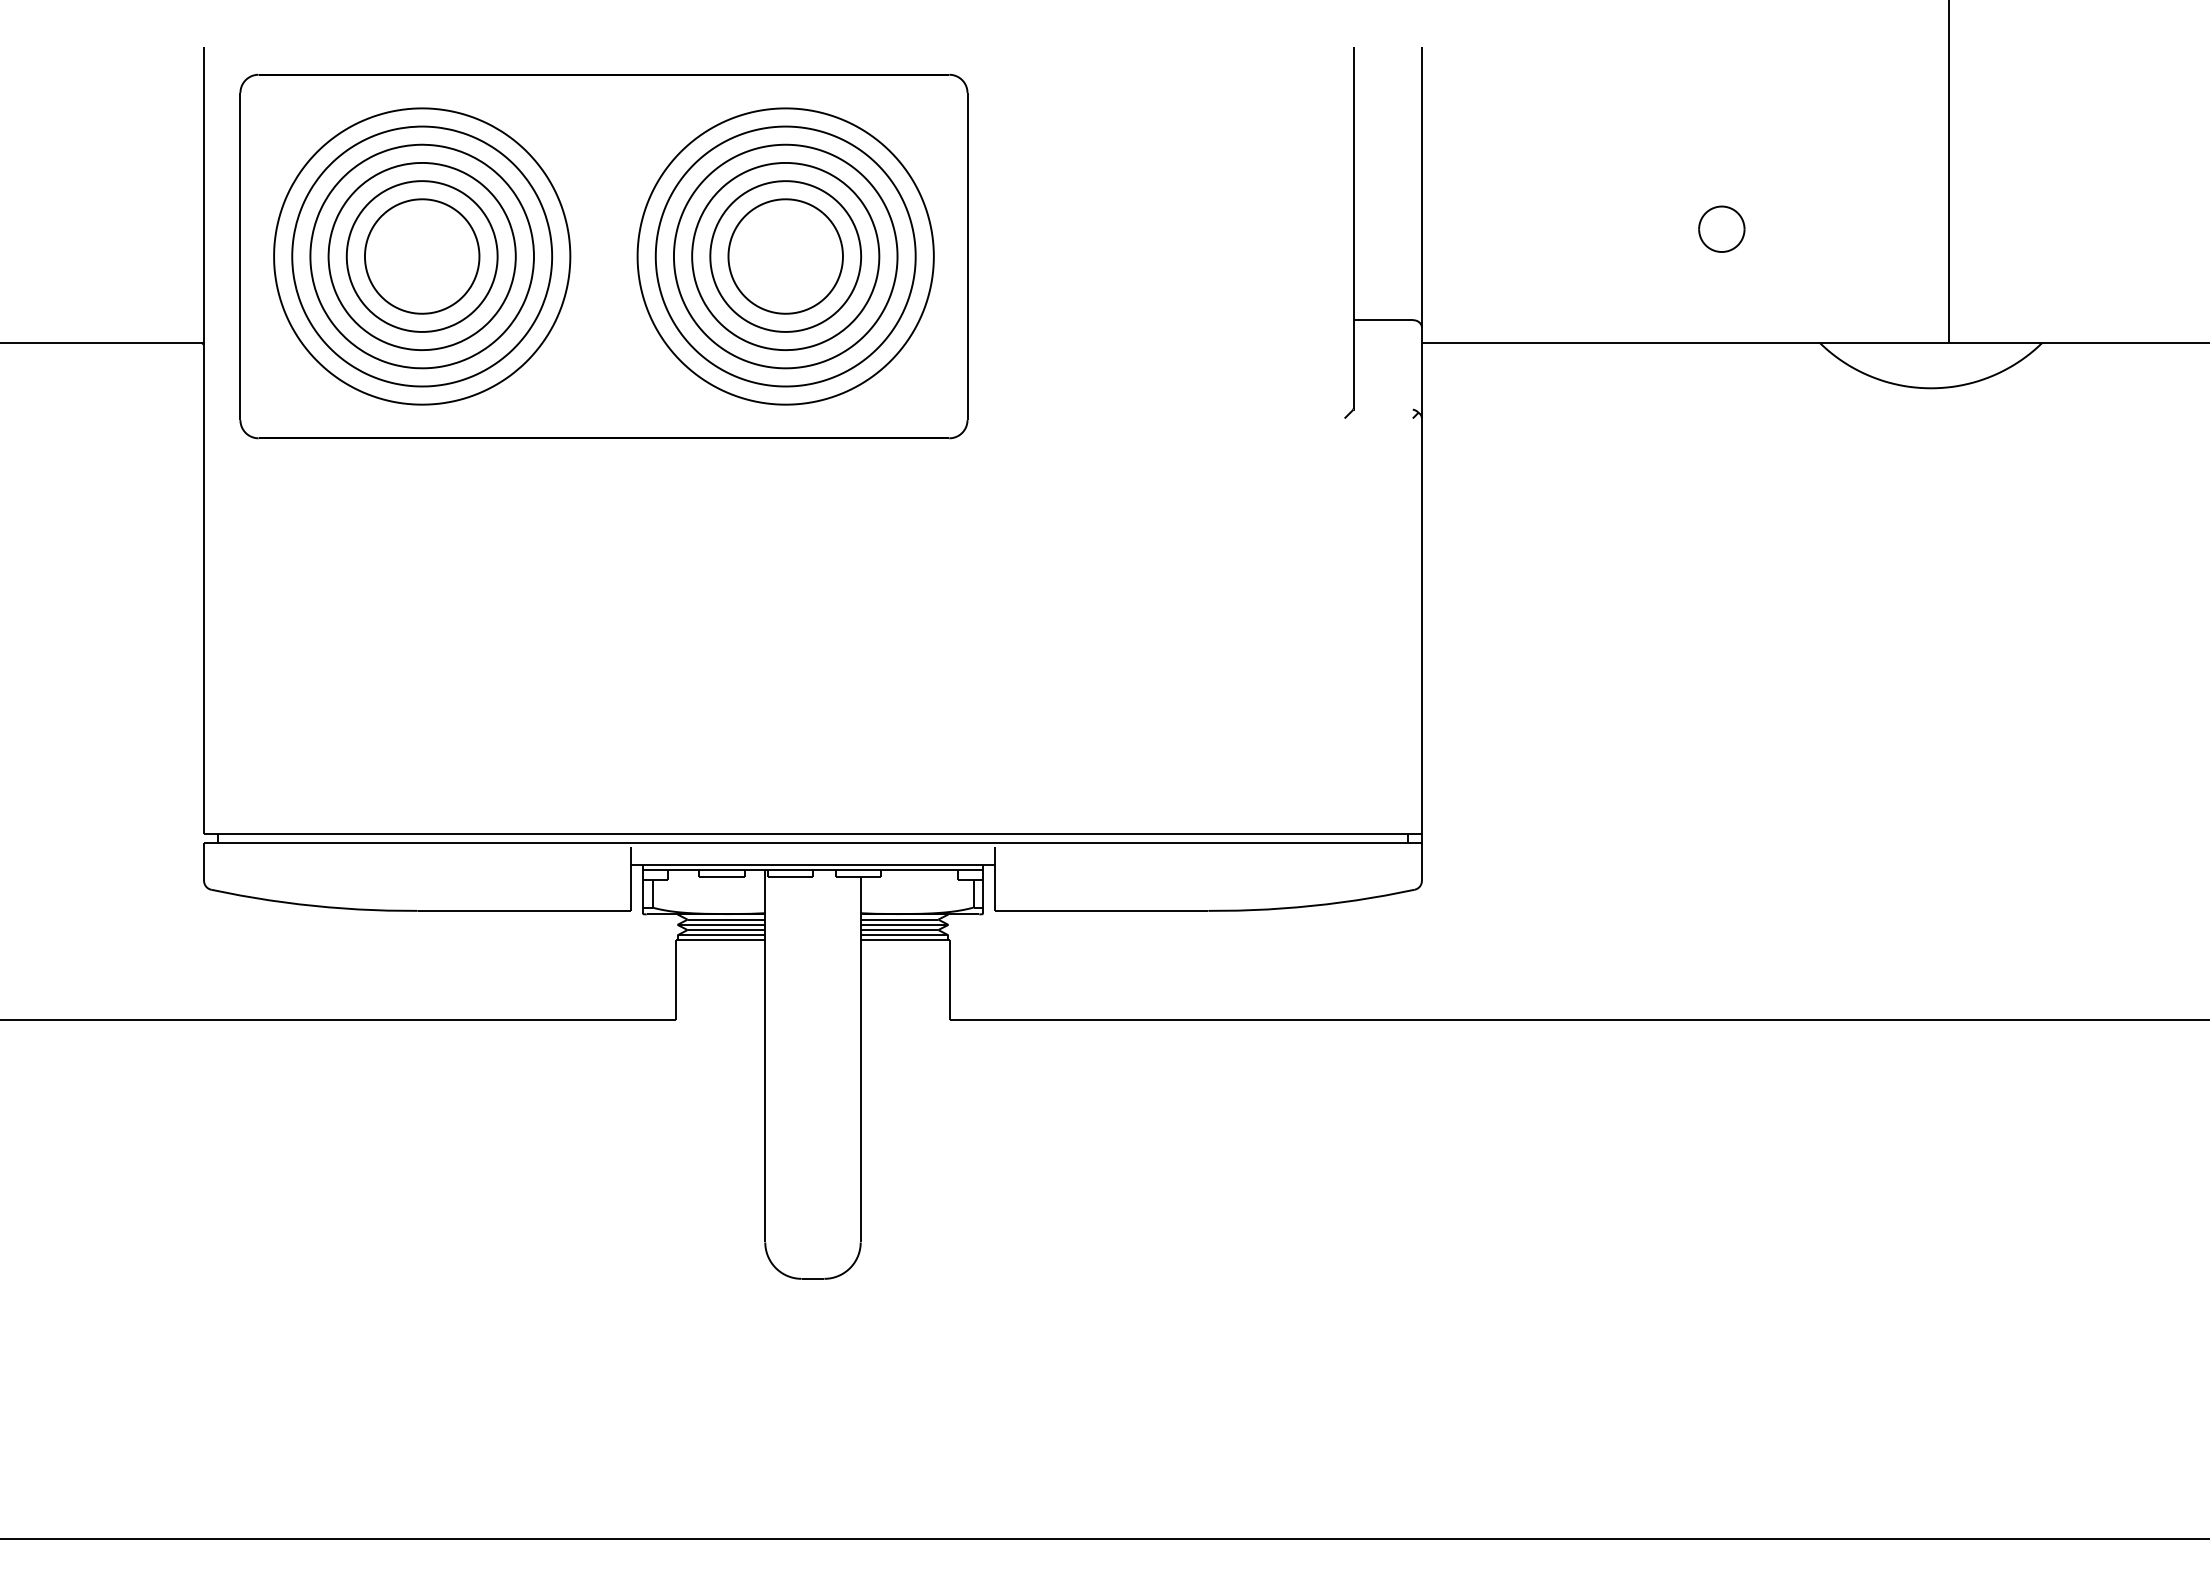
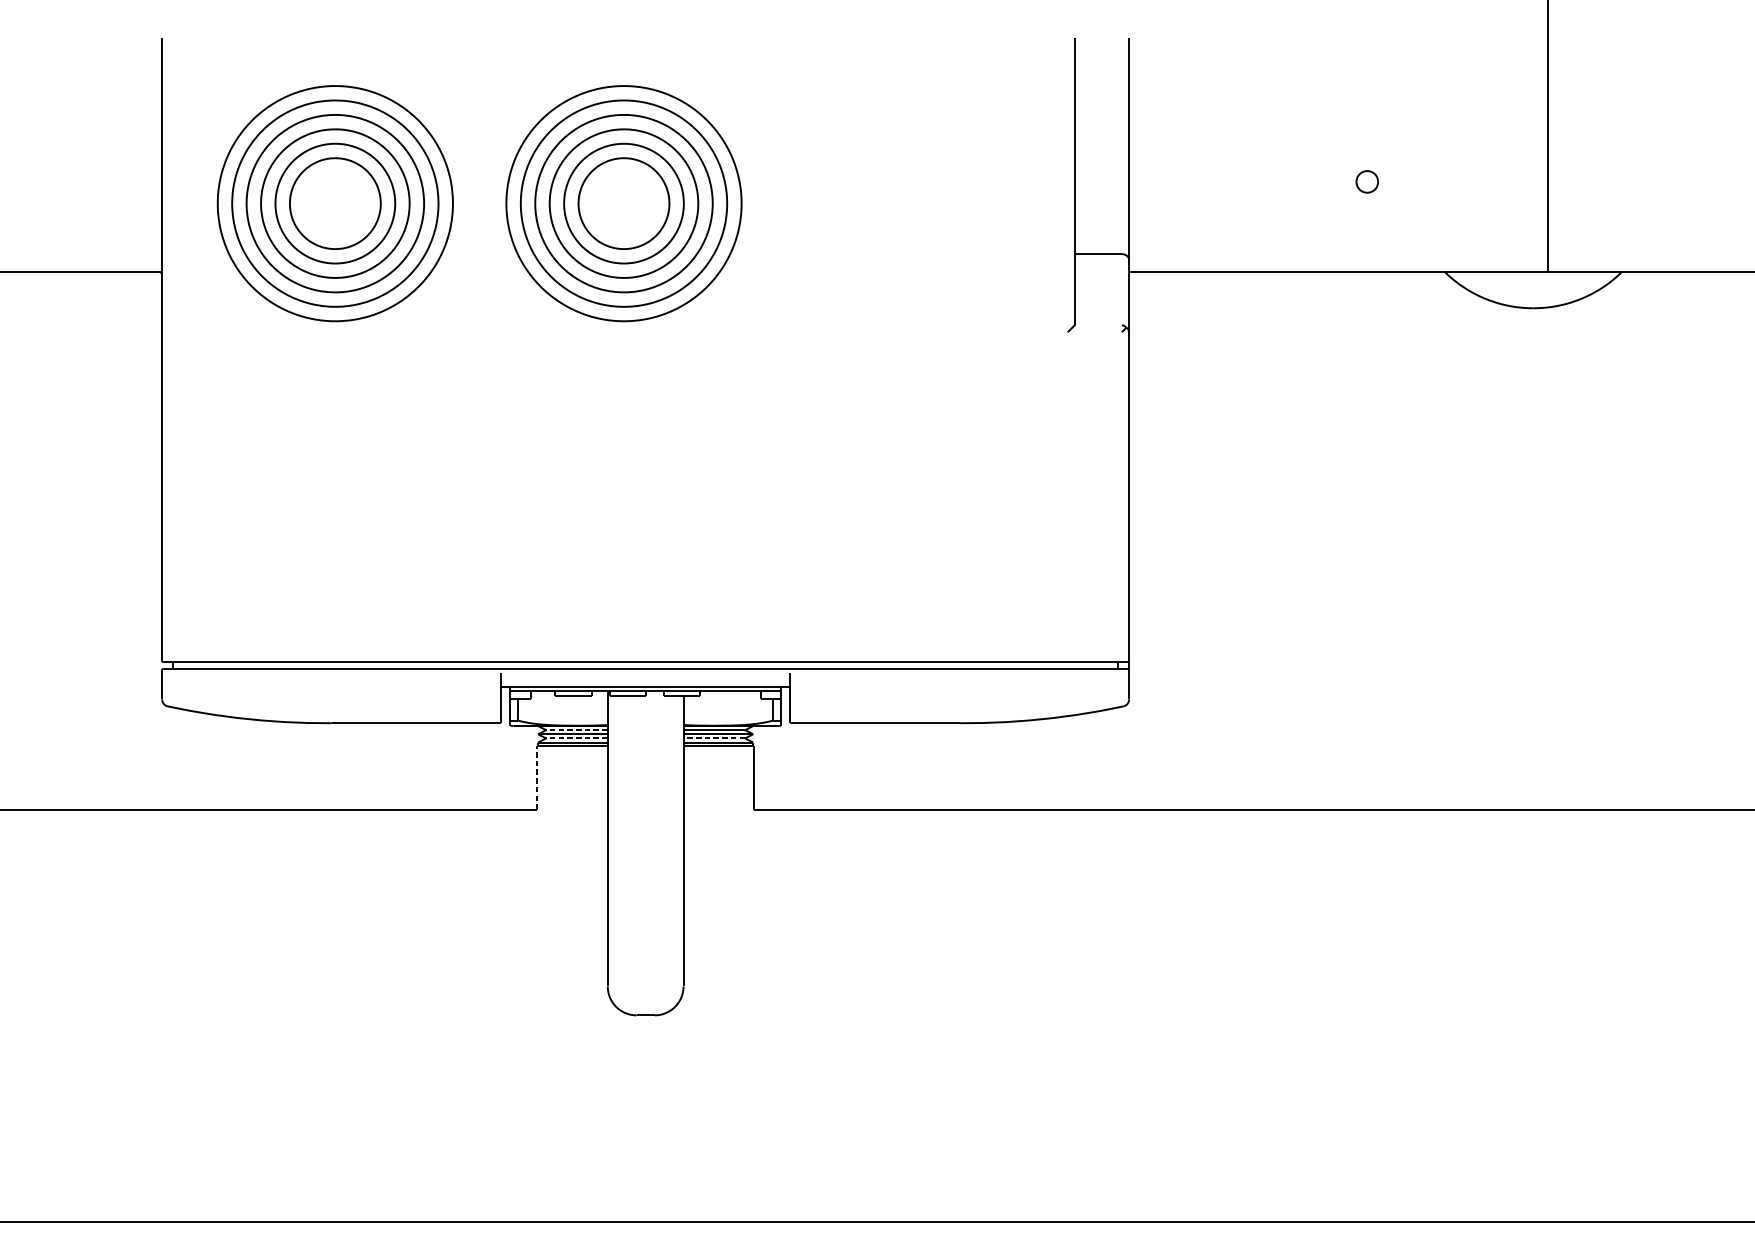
part: (1721, 228) -> (1367, 181), size x0.6
part: (603, 256) -> (479, 203), removed
line: (726, 919) -> (576, 730), solid -> dashed
line: (726, 930) -> (576, 738), solid -> dashed
line: (899, 930) -> (714, 738), solid -> dashed
line: (676, 979) -> (537, 777), solid -> dashed

